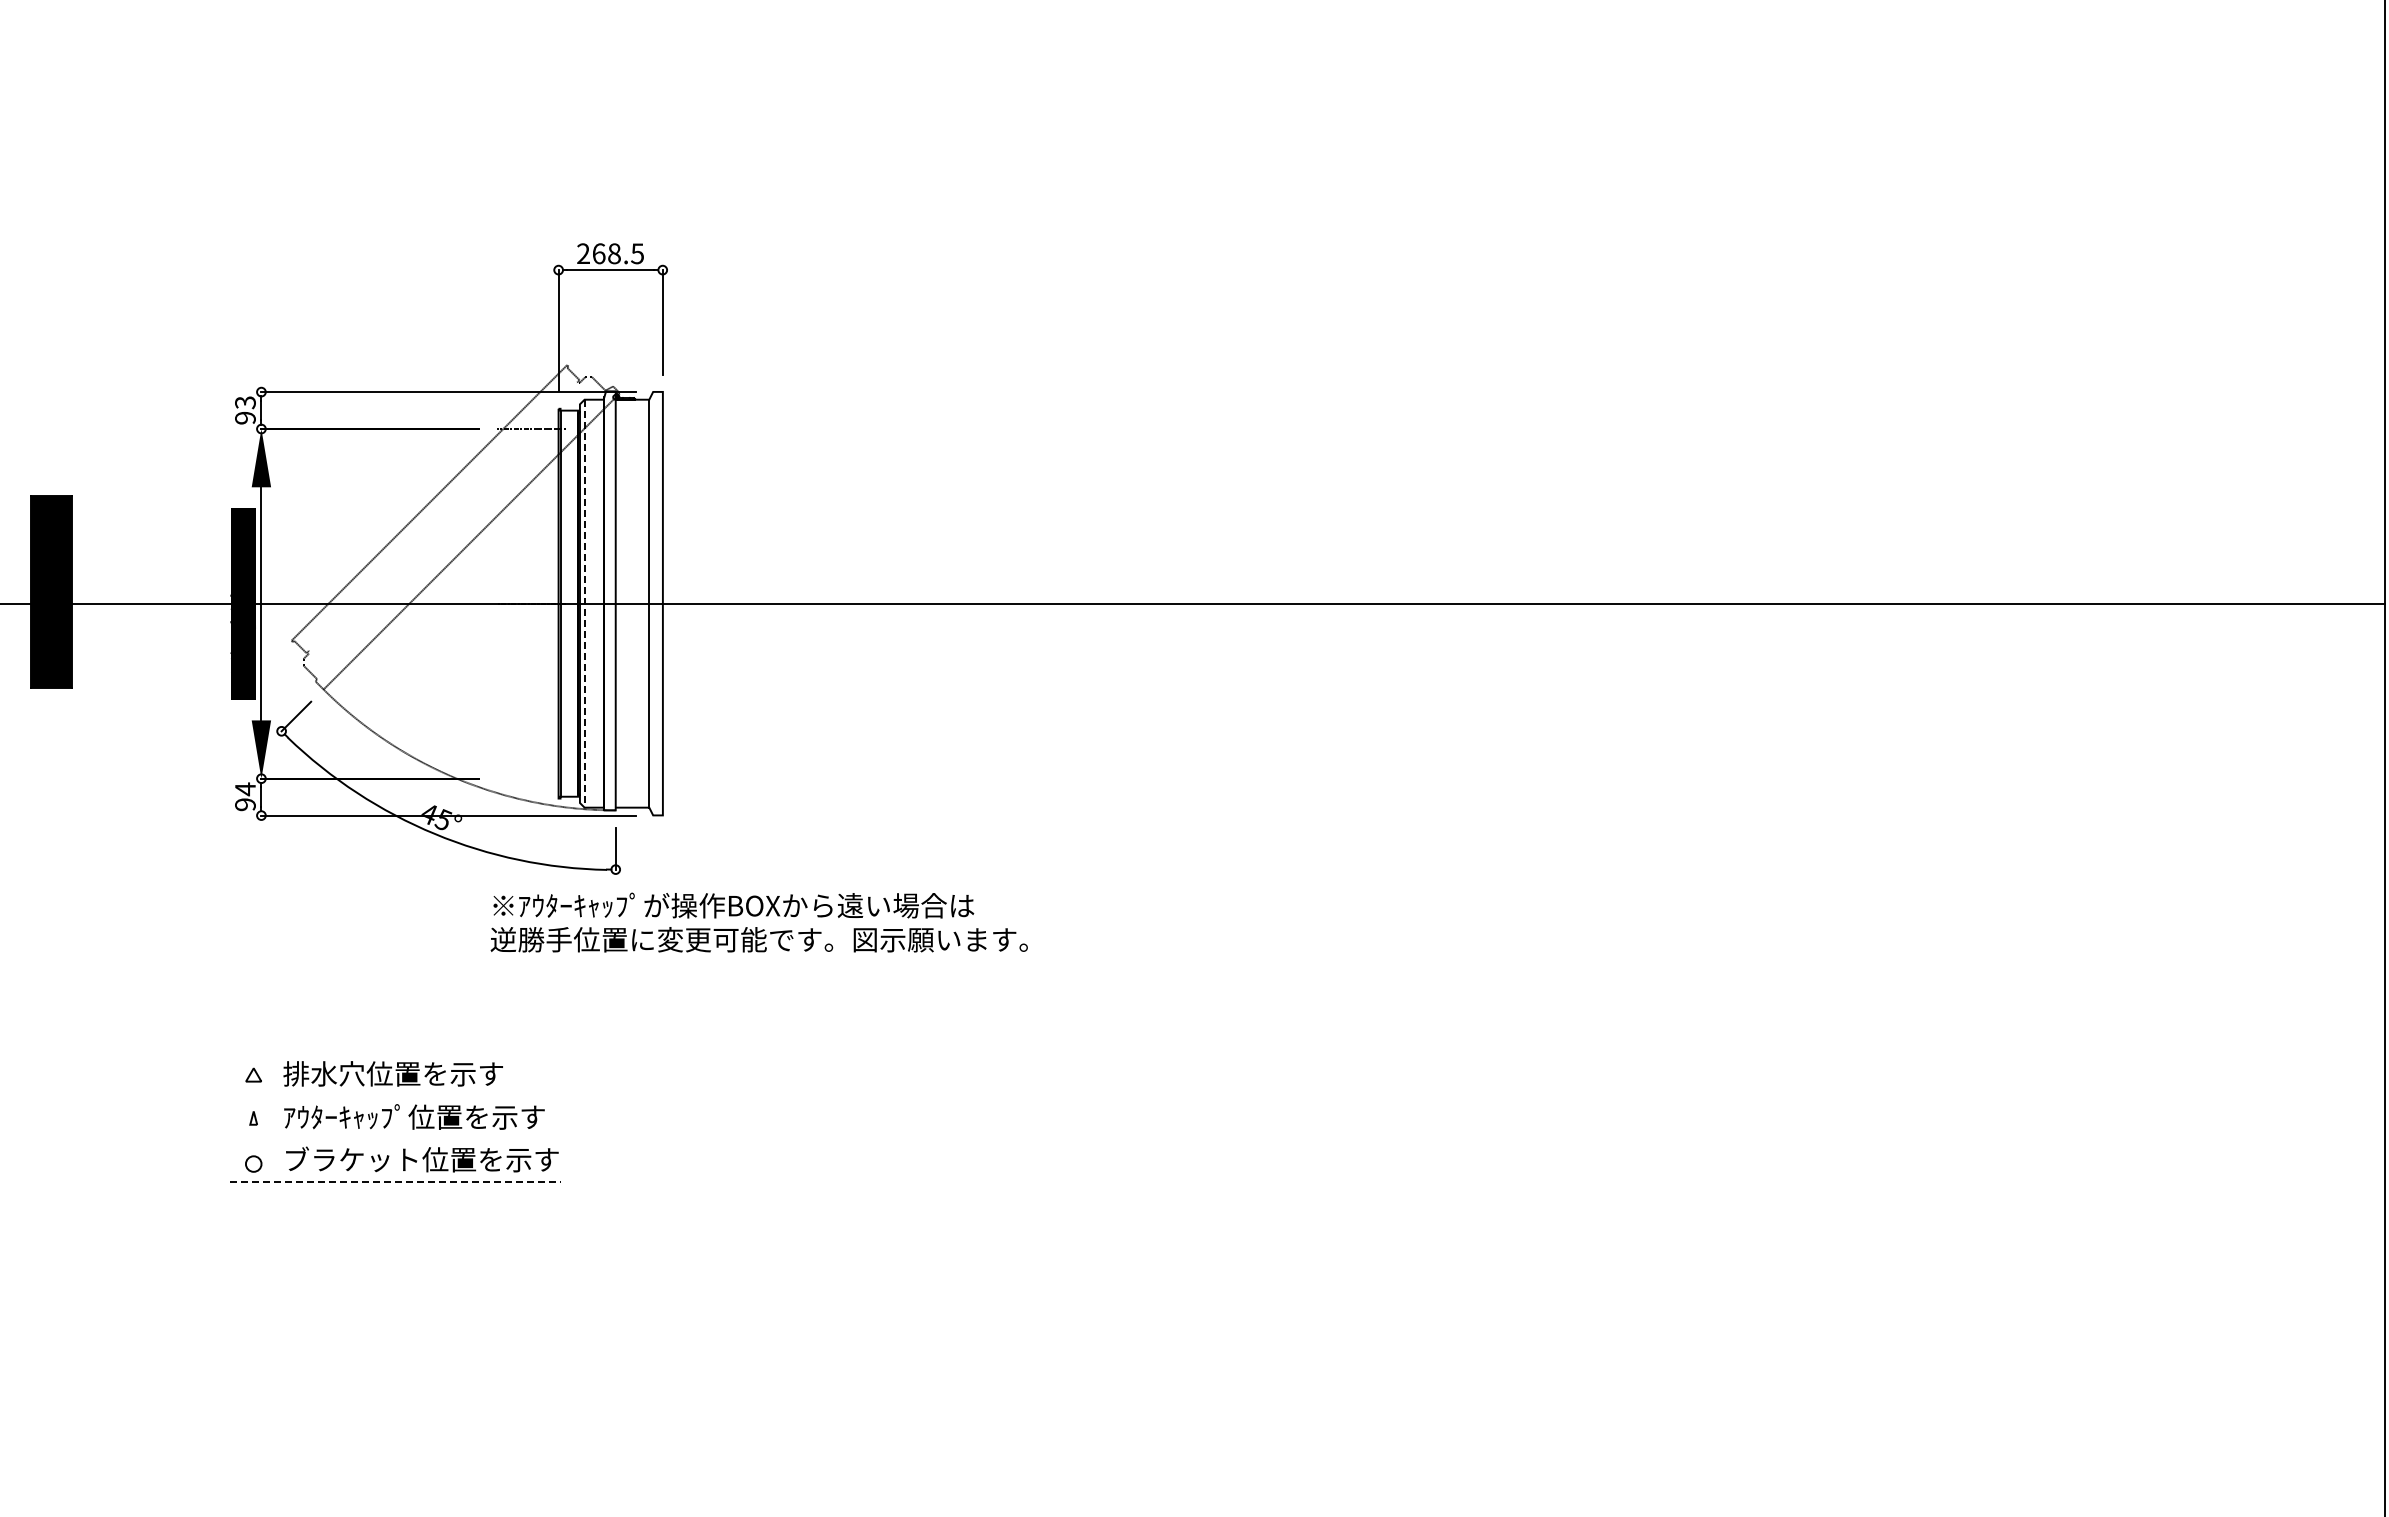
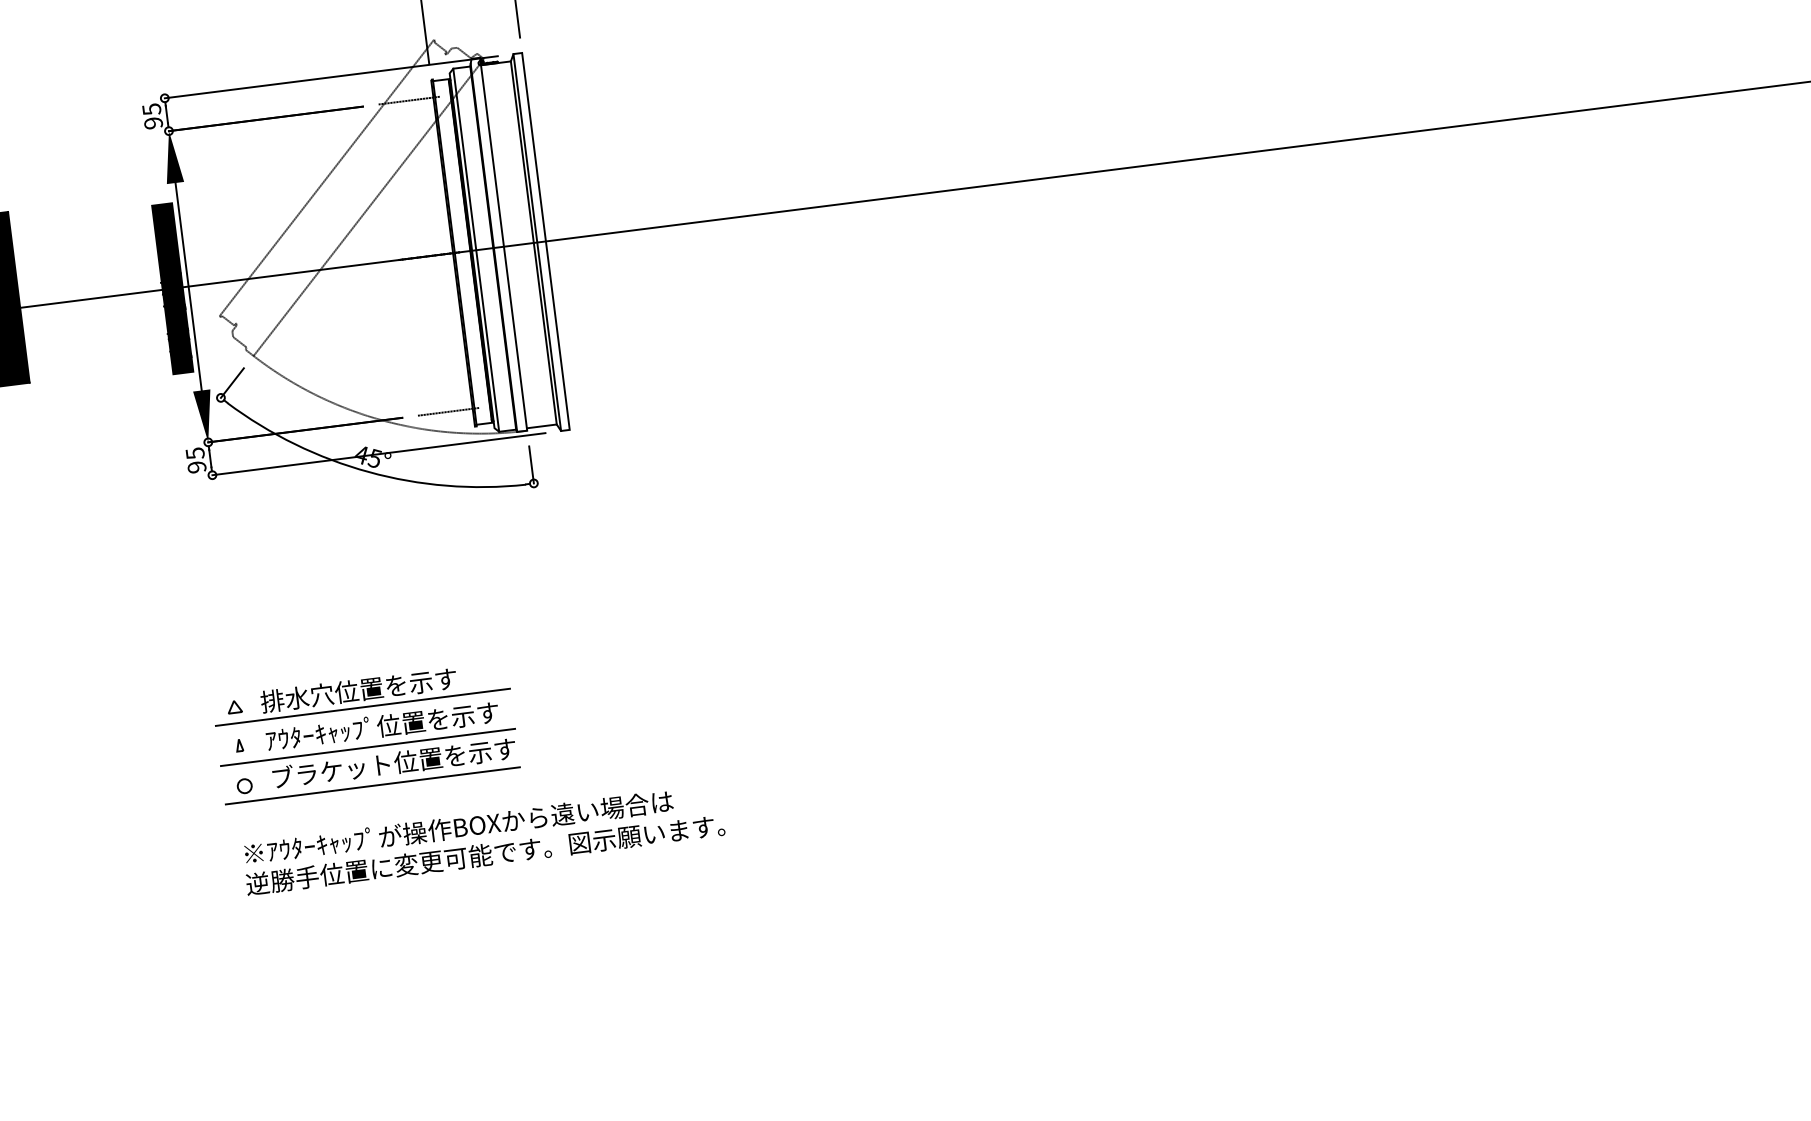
text: (245, 402) -> (151, 109), 93 -> 95
line: (584, 603) -> (476, 250), dashed -> solid
line: (653, 603) -> (537, 242), added
line: (531, 778) -> (448, 411), added
text: (245, 789) -> (195, 453), 94 -> 95
text: (758, 922) -> (482, 839), moved
line: (395, 1093) -> (363, 707), added
line: (395, 1137) -> (367, 746), added
line: (395, 1181) -> (372, 785), dashed -> solid

